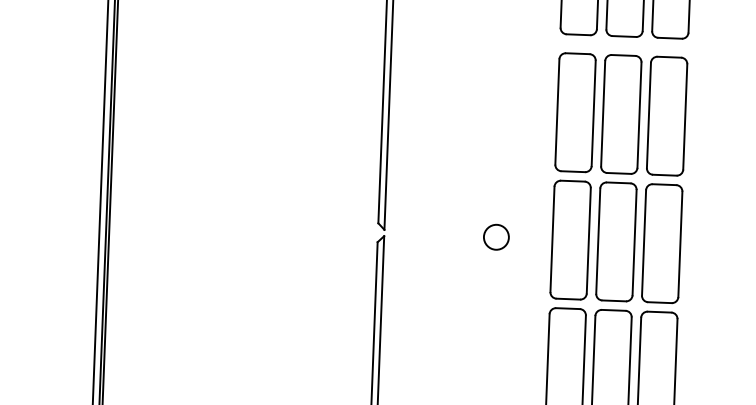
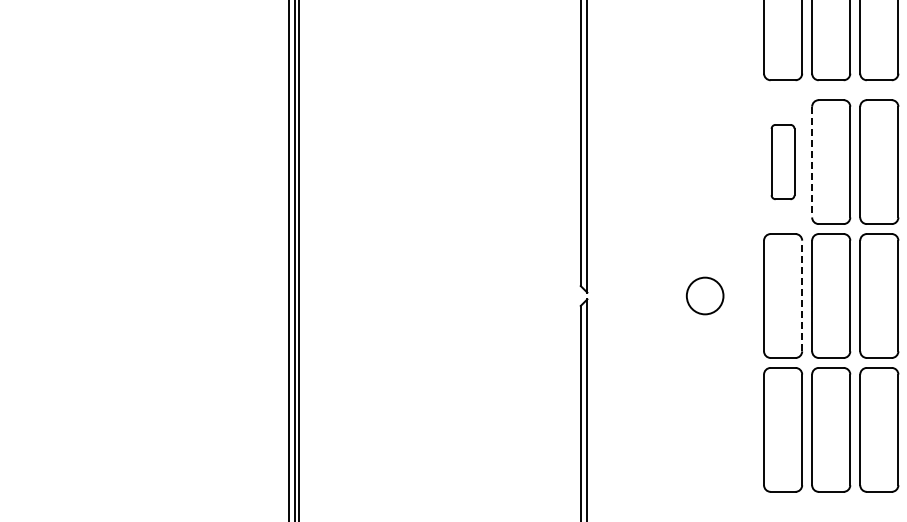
part: (574, 112) -> (782, 161), size x0.6
line: (603, 114) -> (812, 162), solid -> dashed
circle: (496, 236) -> (705, 295), size x1.4
line: (589, 240) -> (802, 295), solid -> dashed

